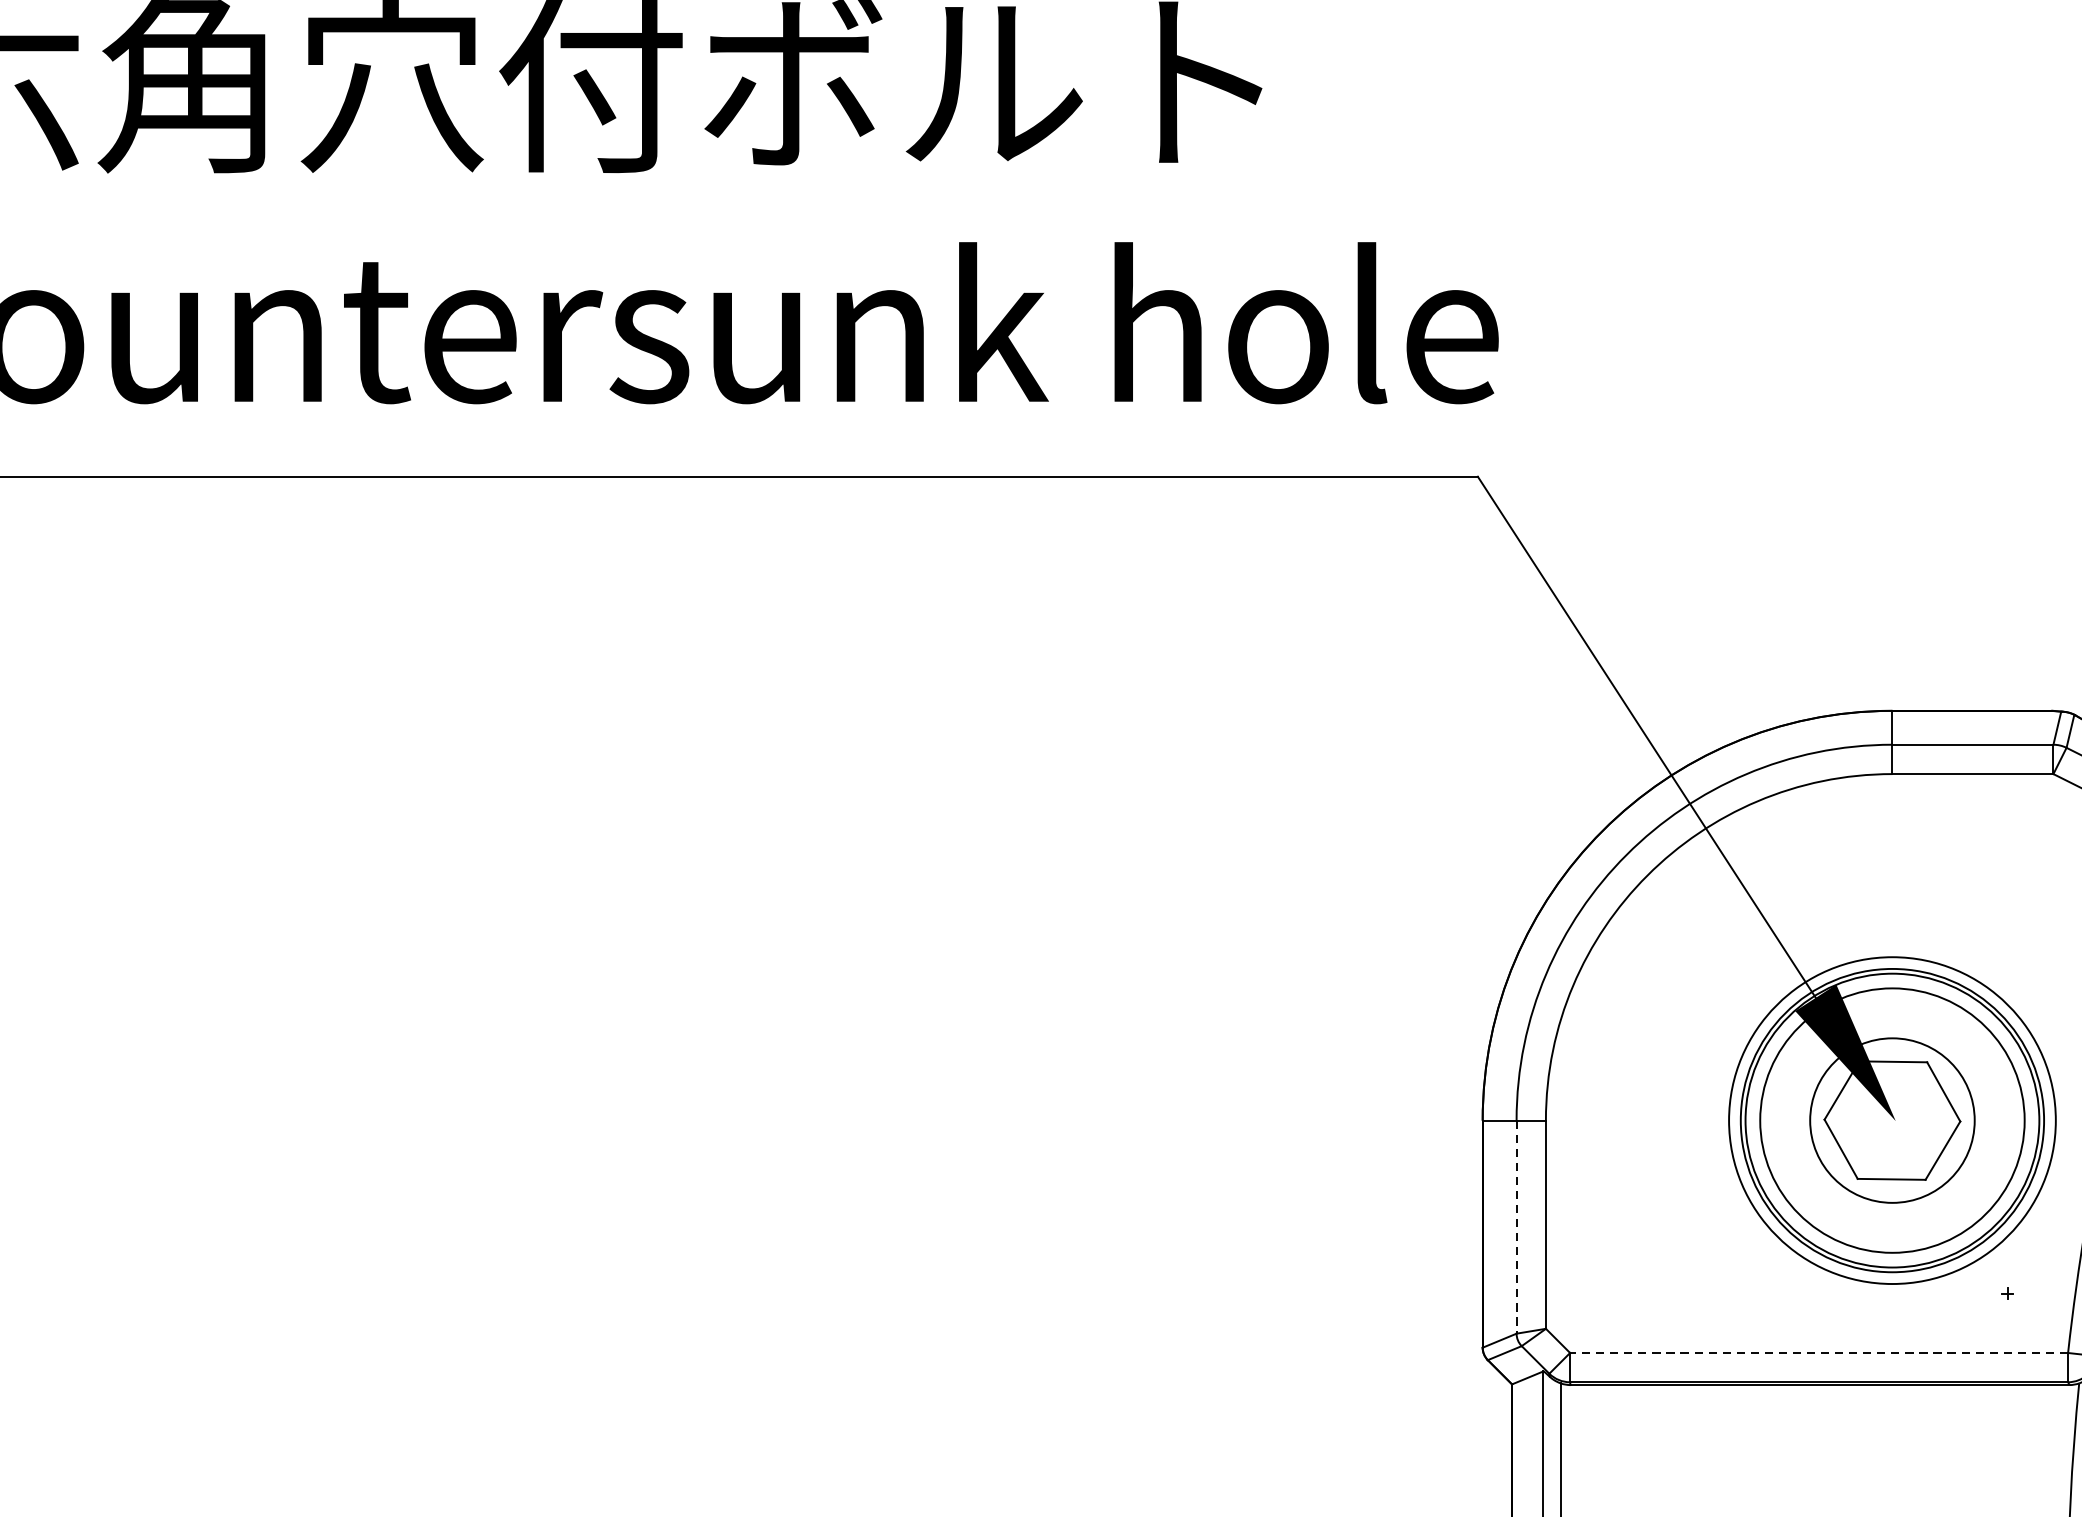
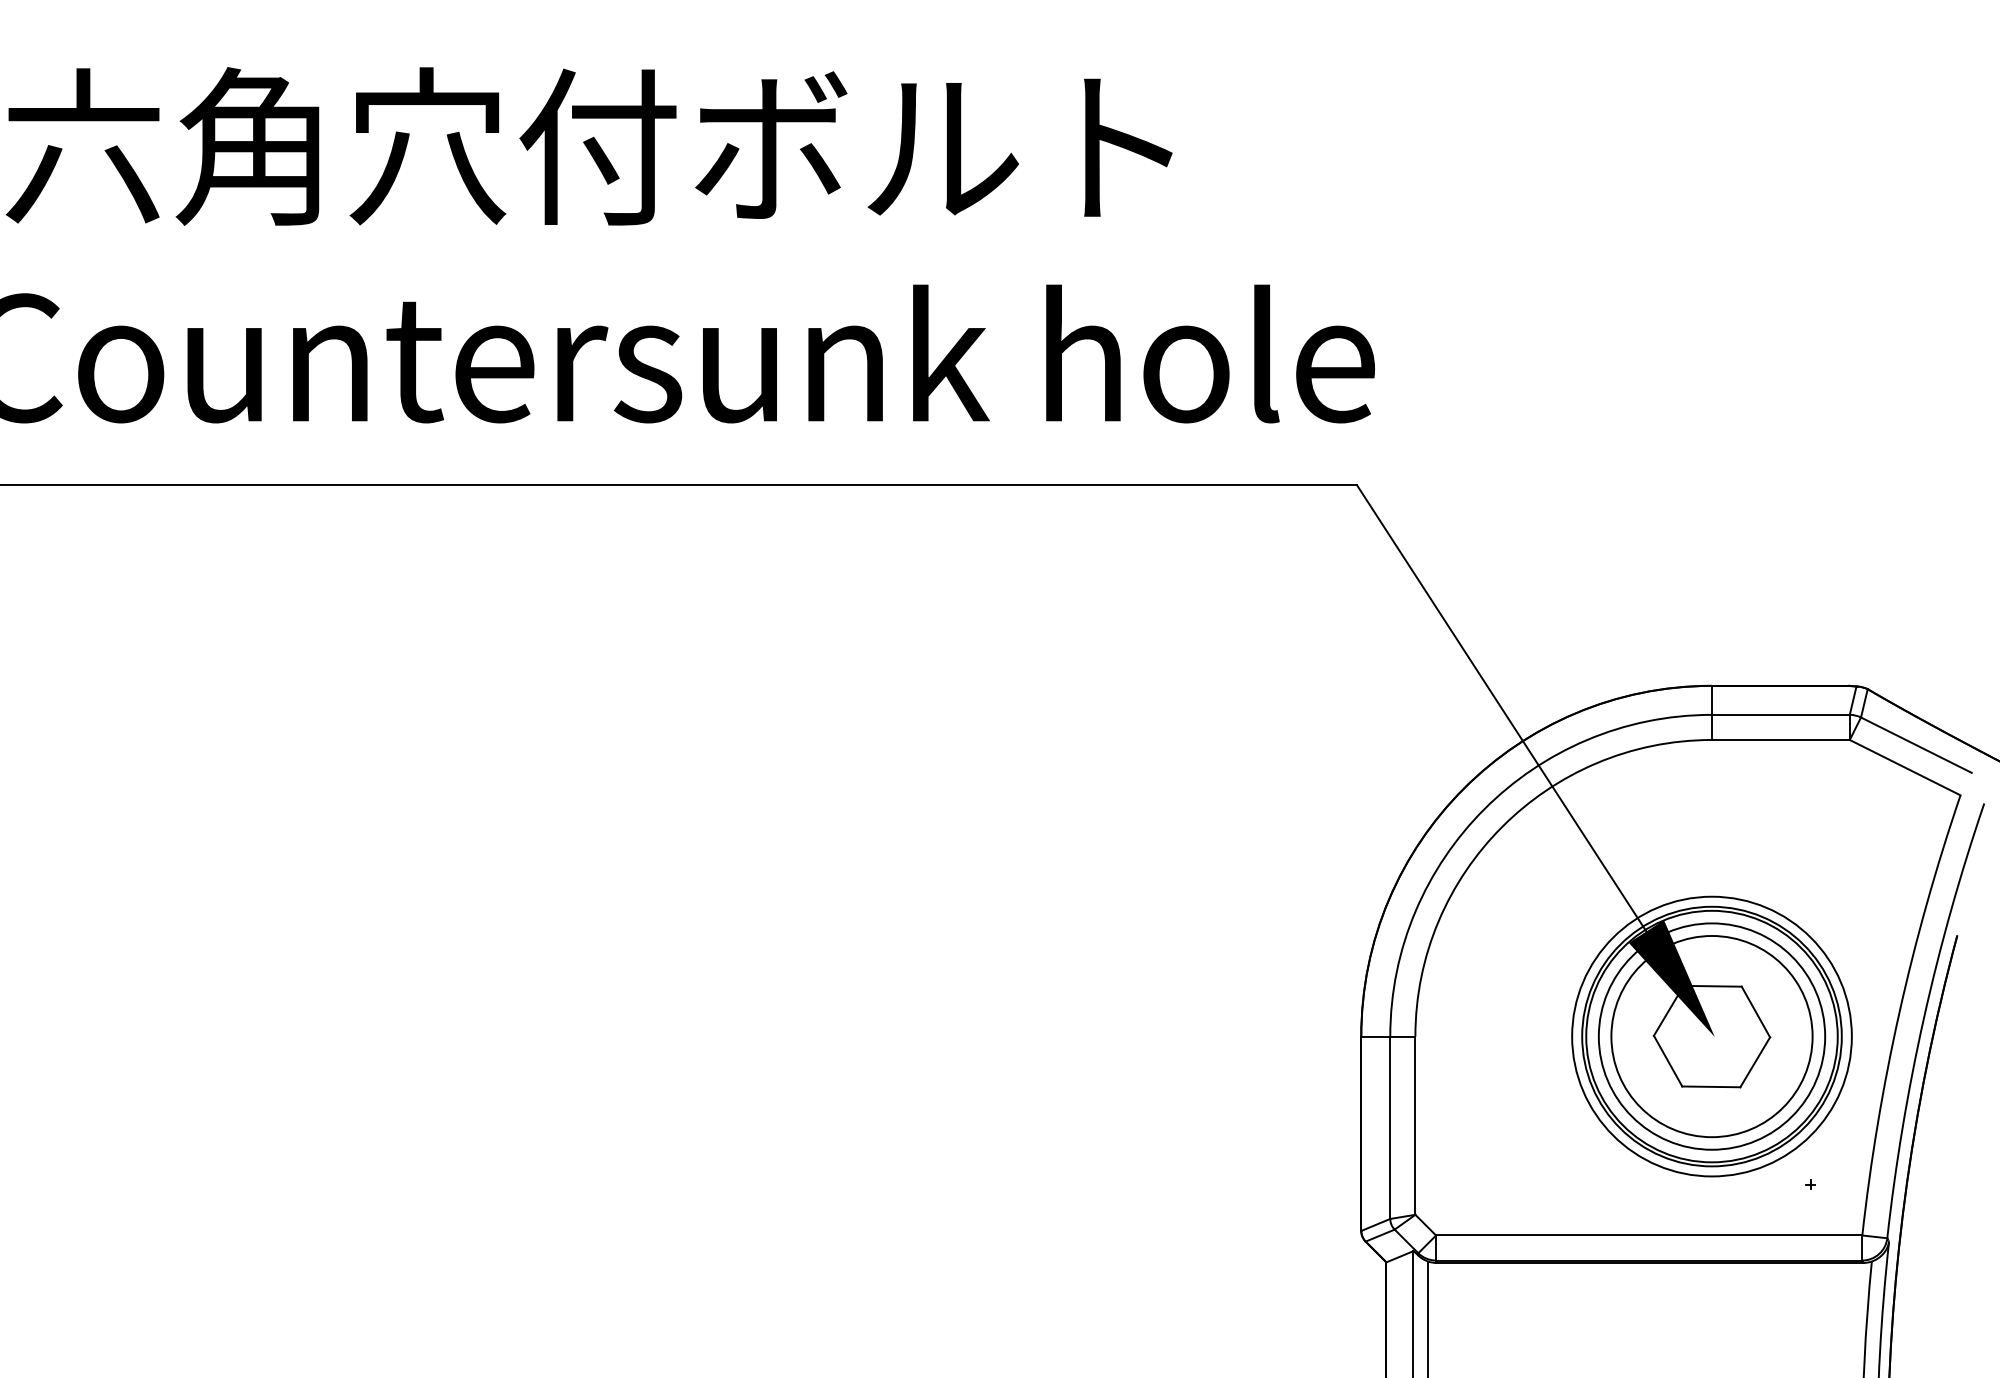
circle: (1891, 1120) -> (1711, 1036), size x1.43
line: (1516, 1227) -> (1390, 1128), dashed -> solid
line: (1818, 1353) -> (1648, 1235), dashed -> solid

